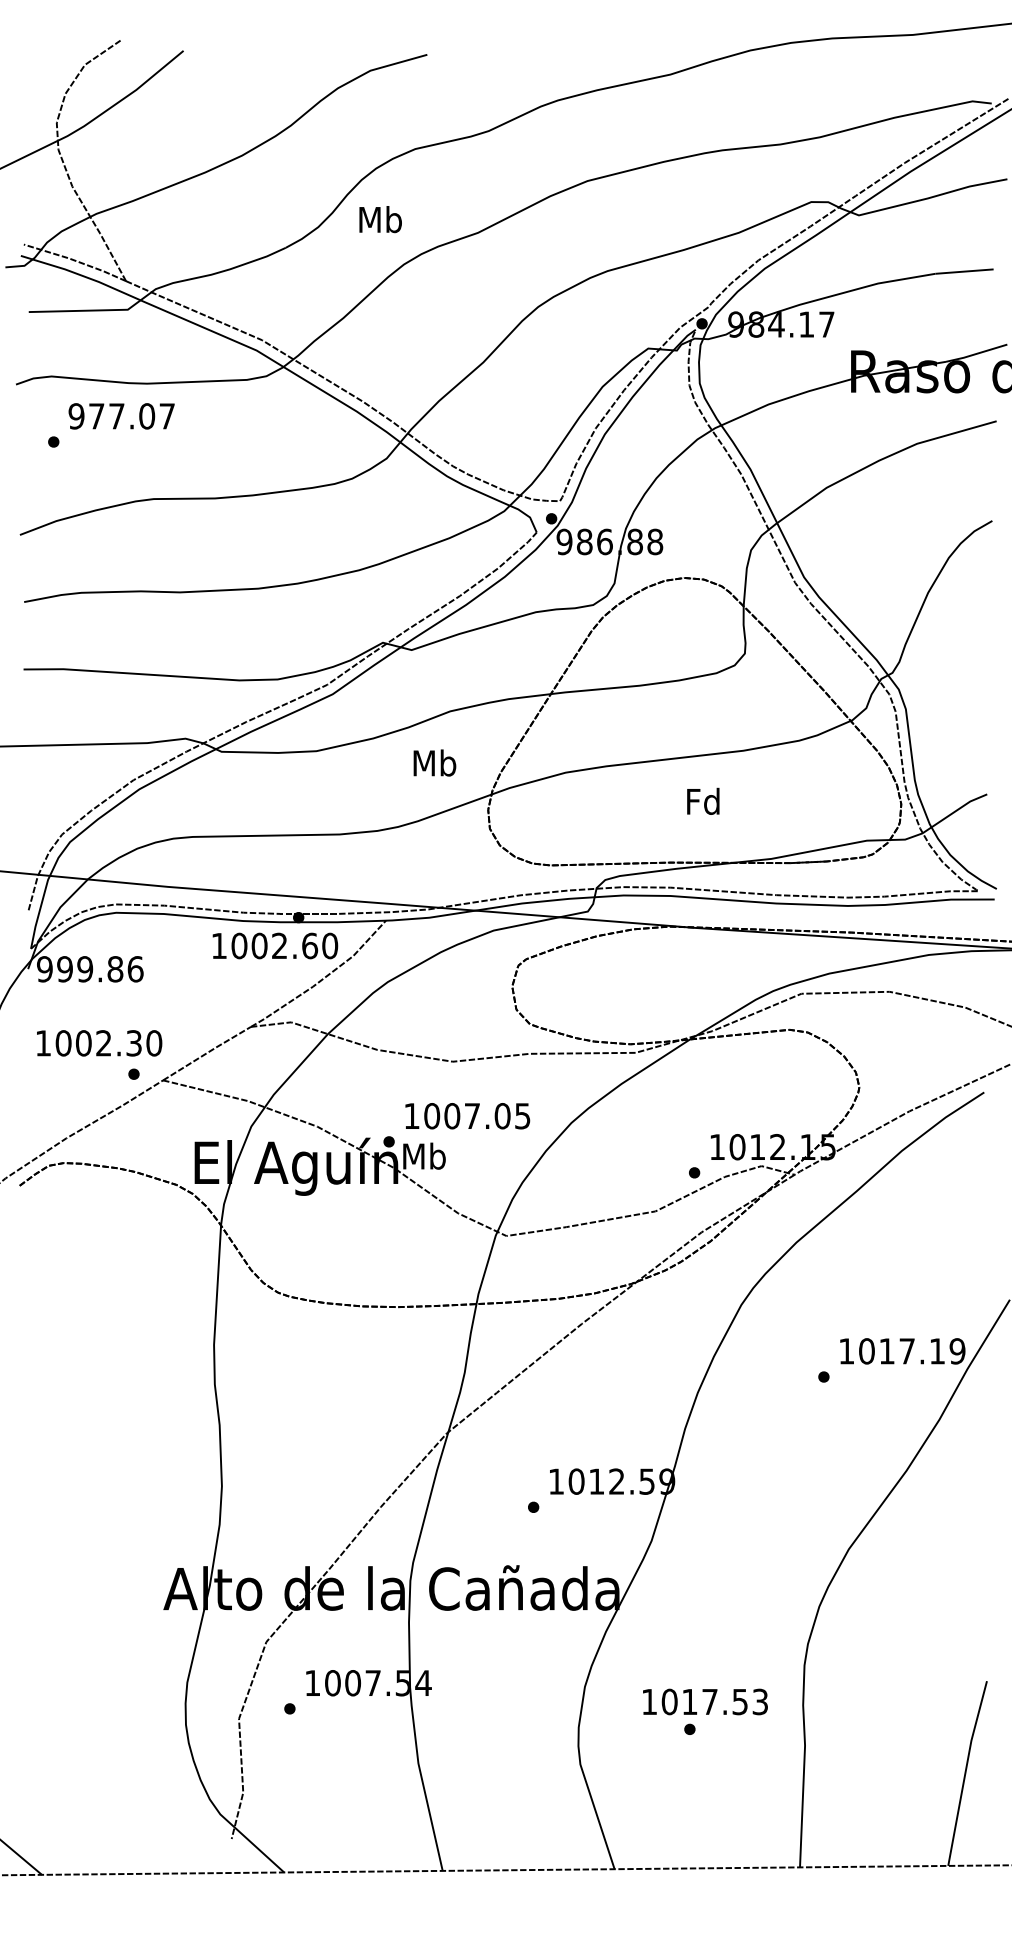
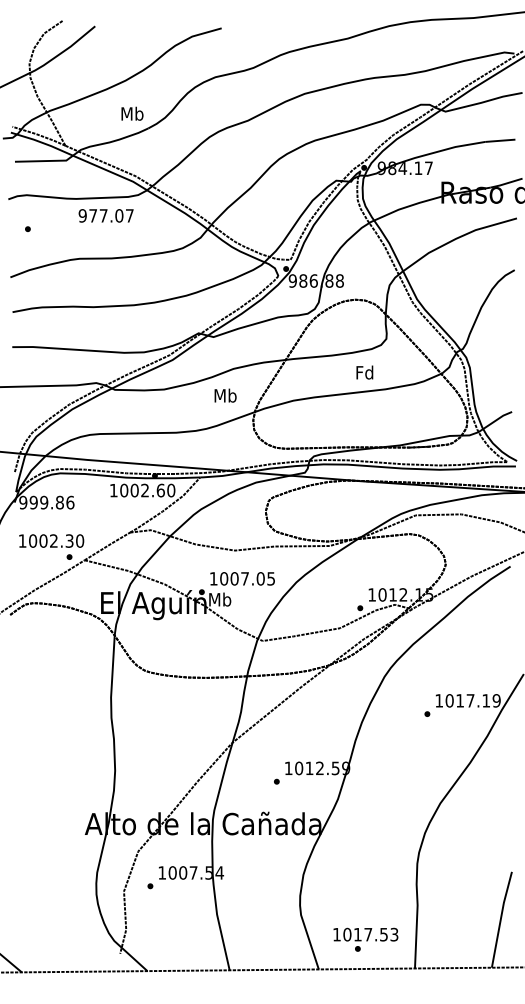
text: (380, 218) -> (132, 113), moved
text: (120, 415) -> (105, 215), moved
text: (702, 801) -> (364, 372), moved
text: (704, 1711) -> (365, 939), moved

